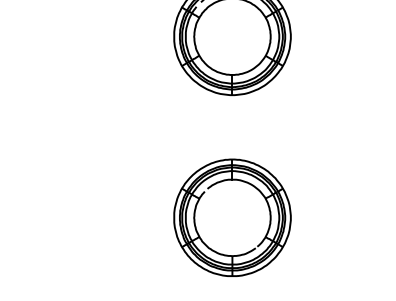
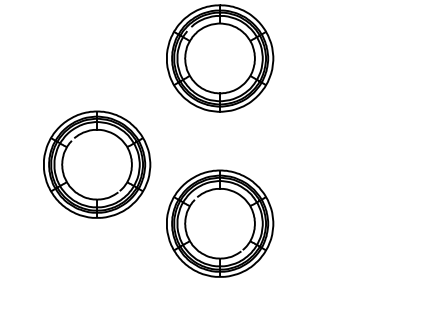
part: (98, 152) -> (97, 164), added

